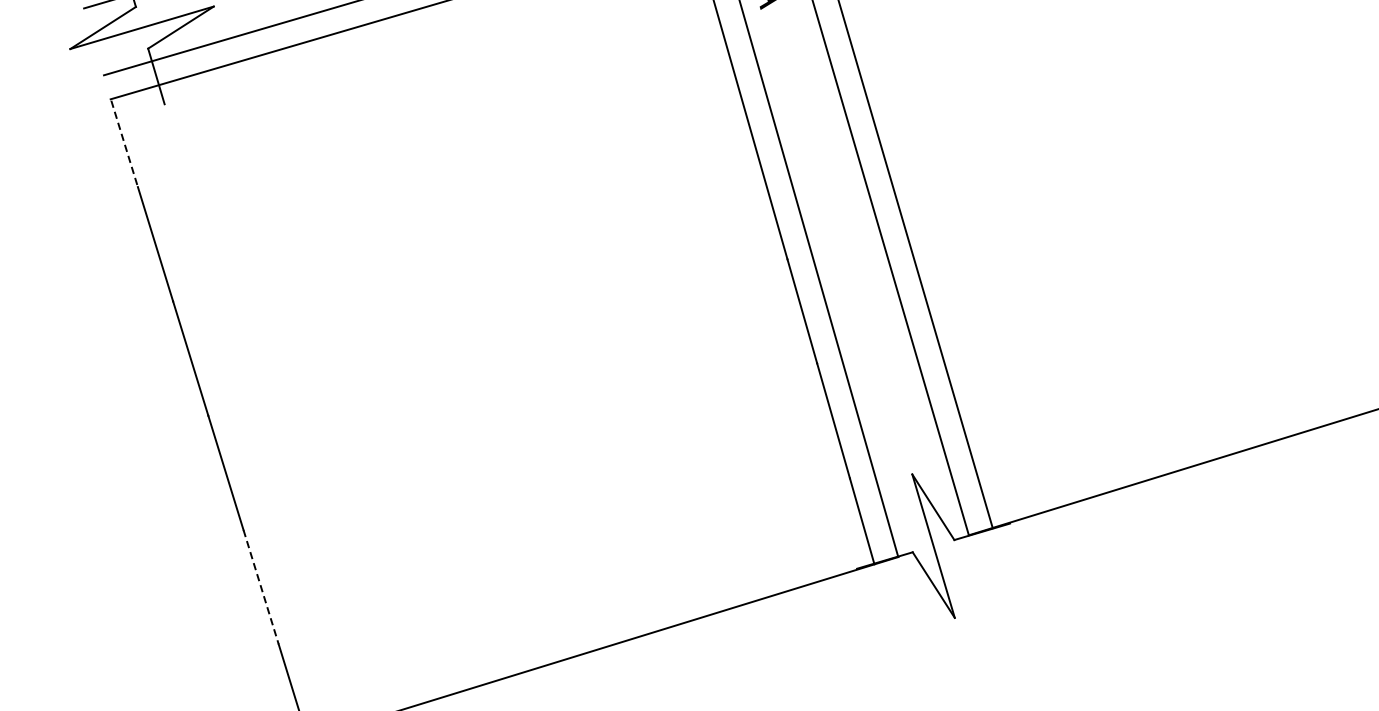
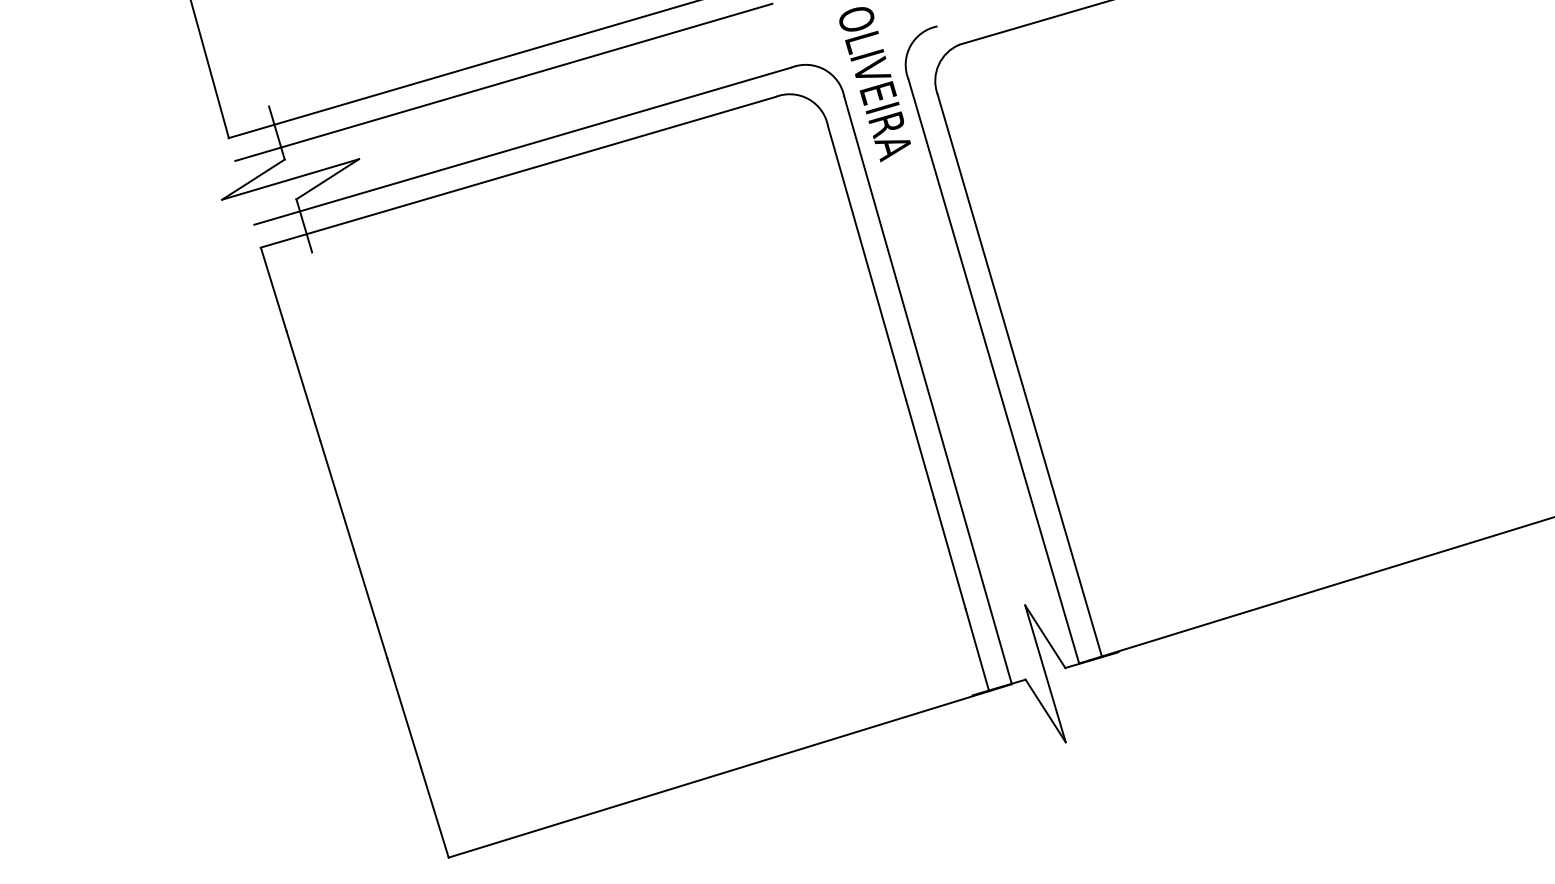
line: (125, 144) -> (274, 290), dashed -> solid
line: (261, 587) -> (404, 713), dashed -> solid

